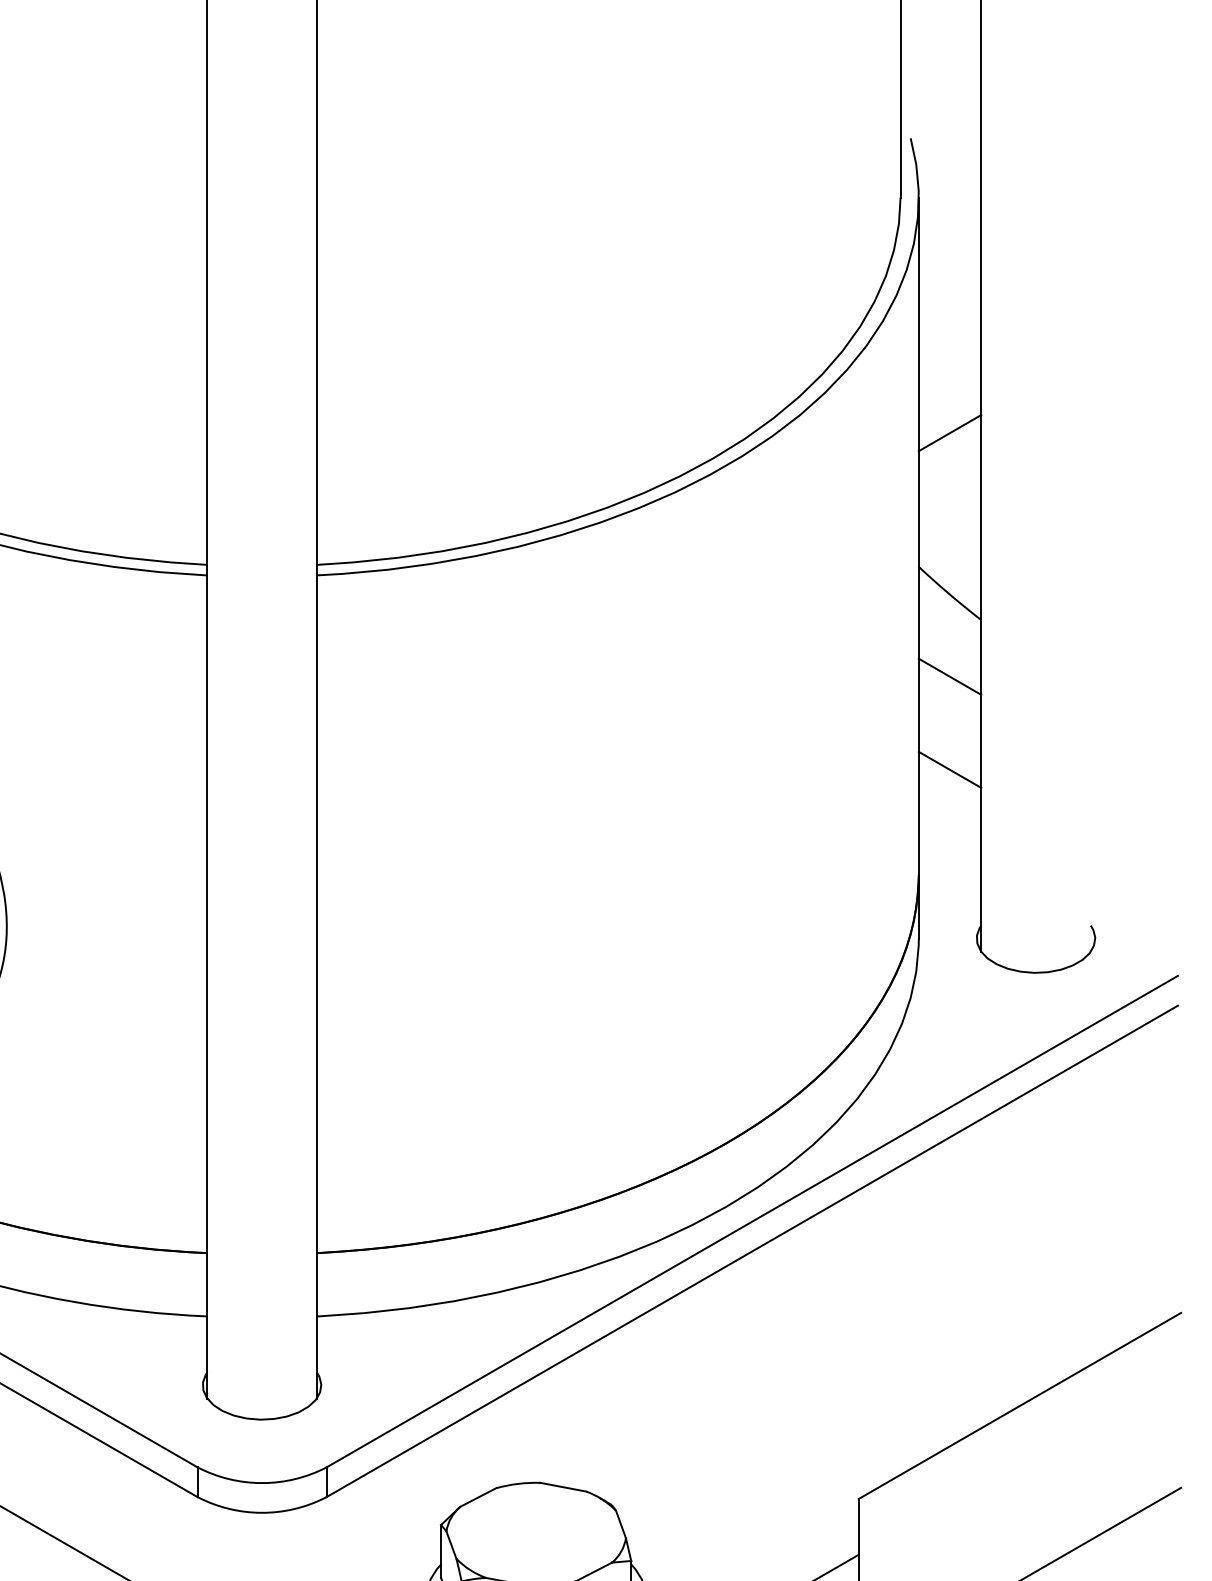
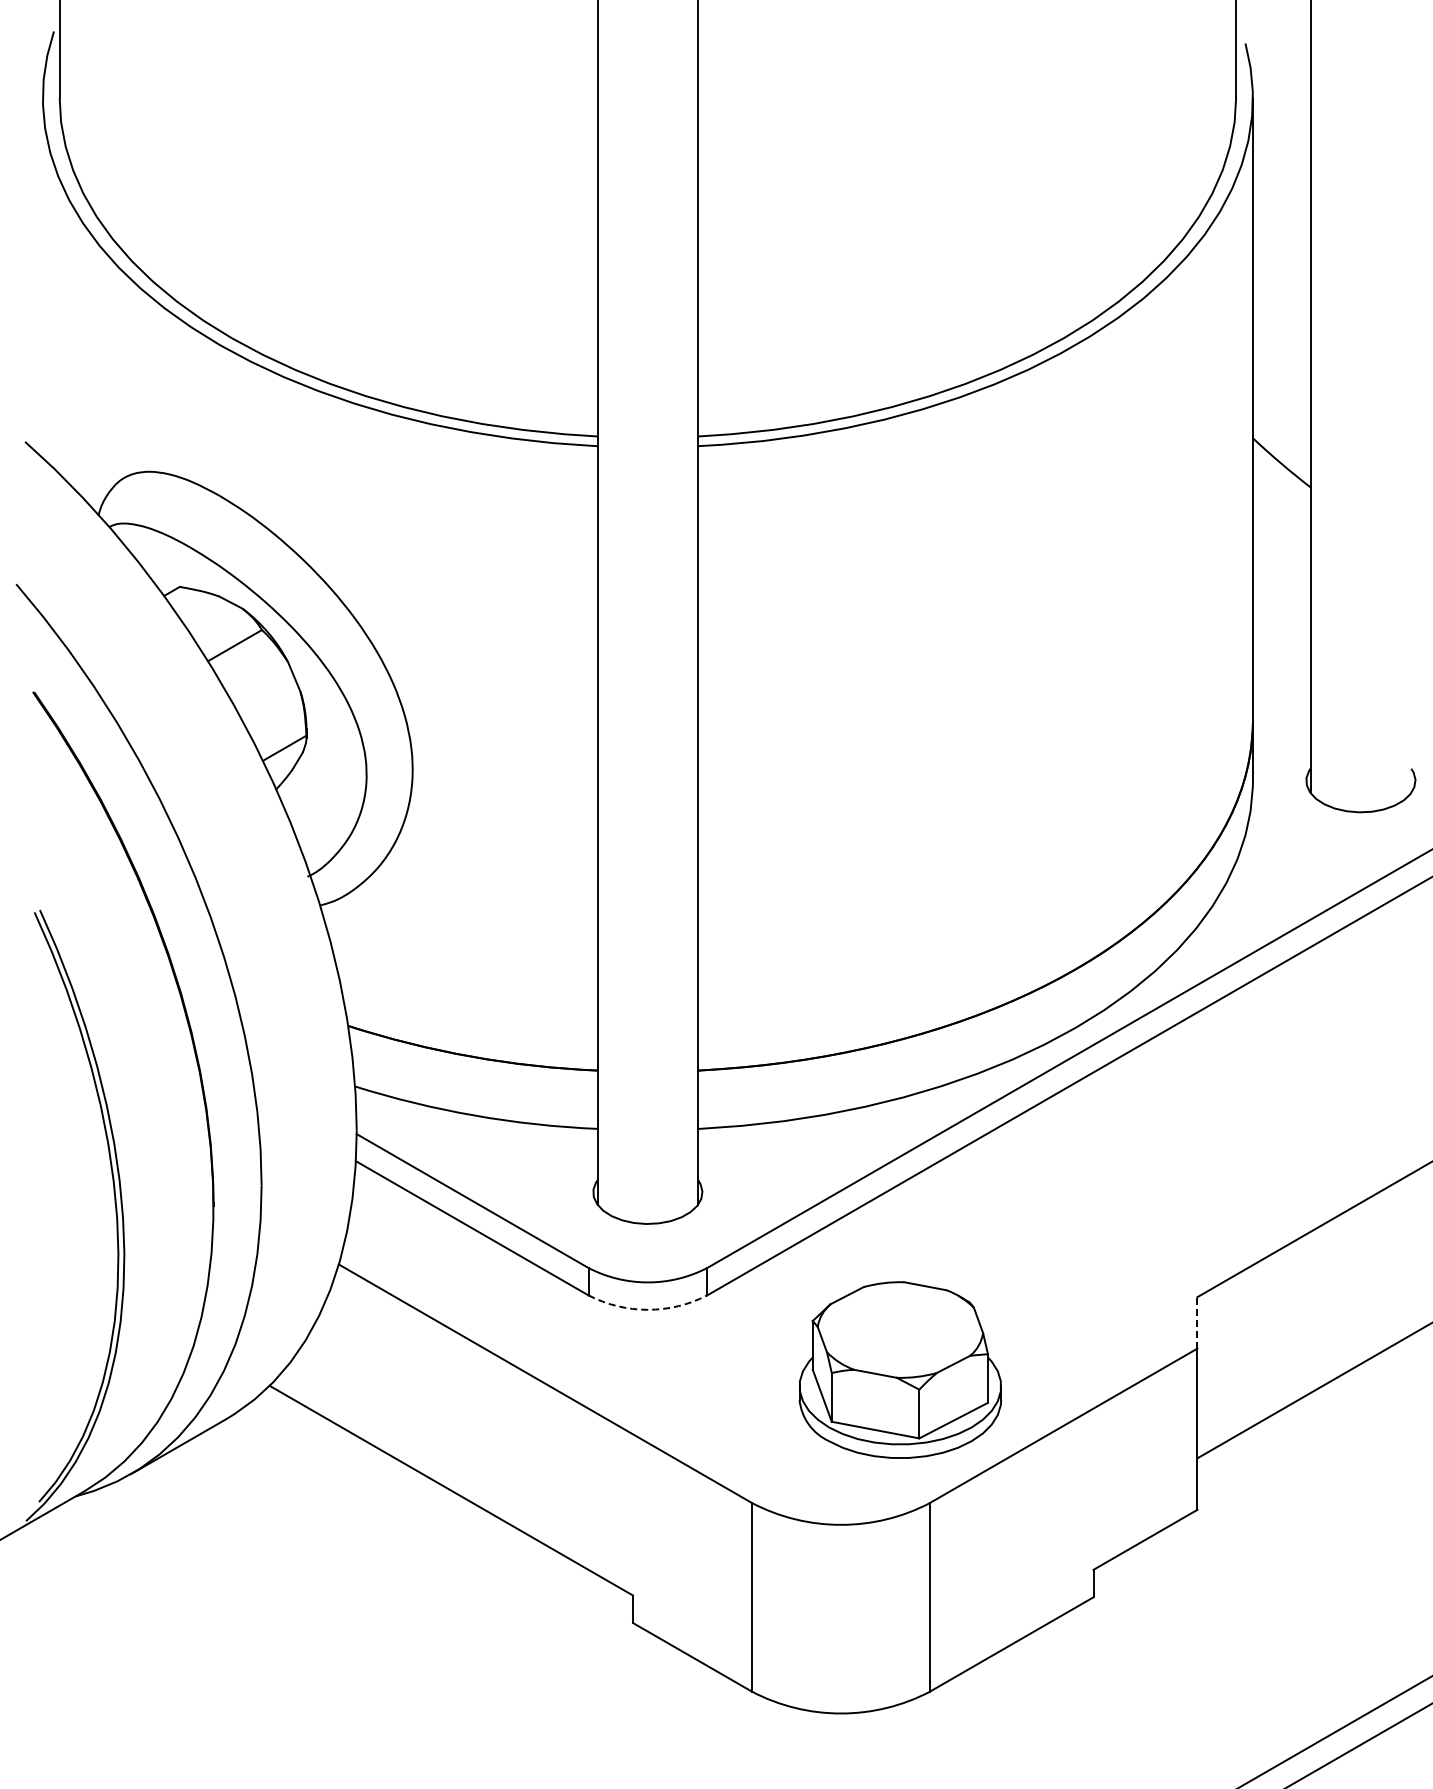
line: (949, 432) -> (1281, 314), removed
line: (949, 676) -> (1281, 539), removed
line: (949, 768) -> (1281, 624), removed
arc: (261, 1512) -> (647, 1309), solid -> dashed
line: (858, 1526) -> (1197, 1322), solid -> dashed

